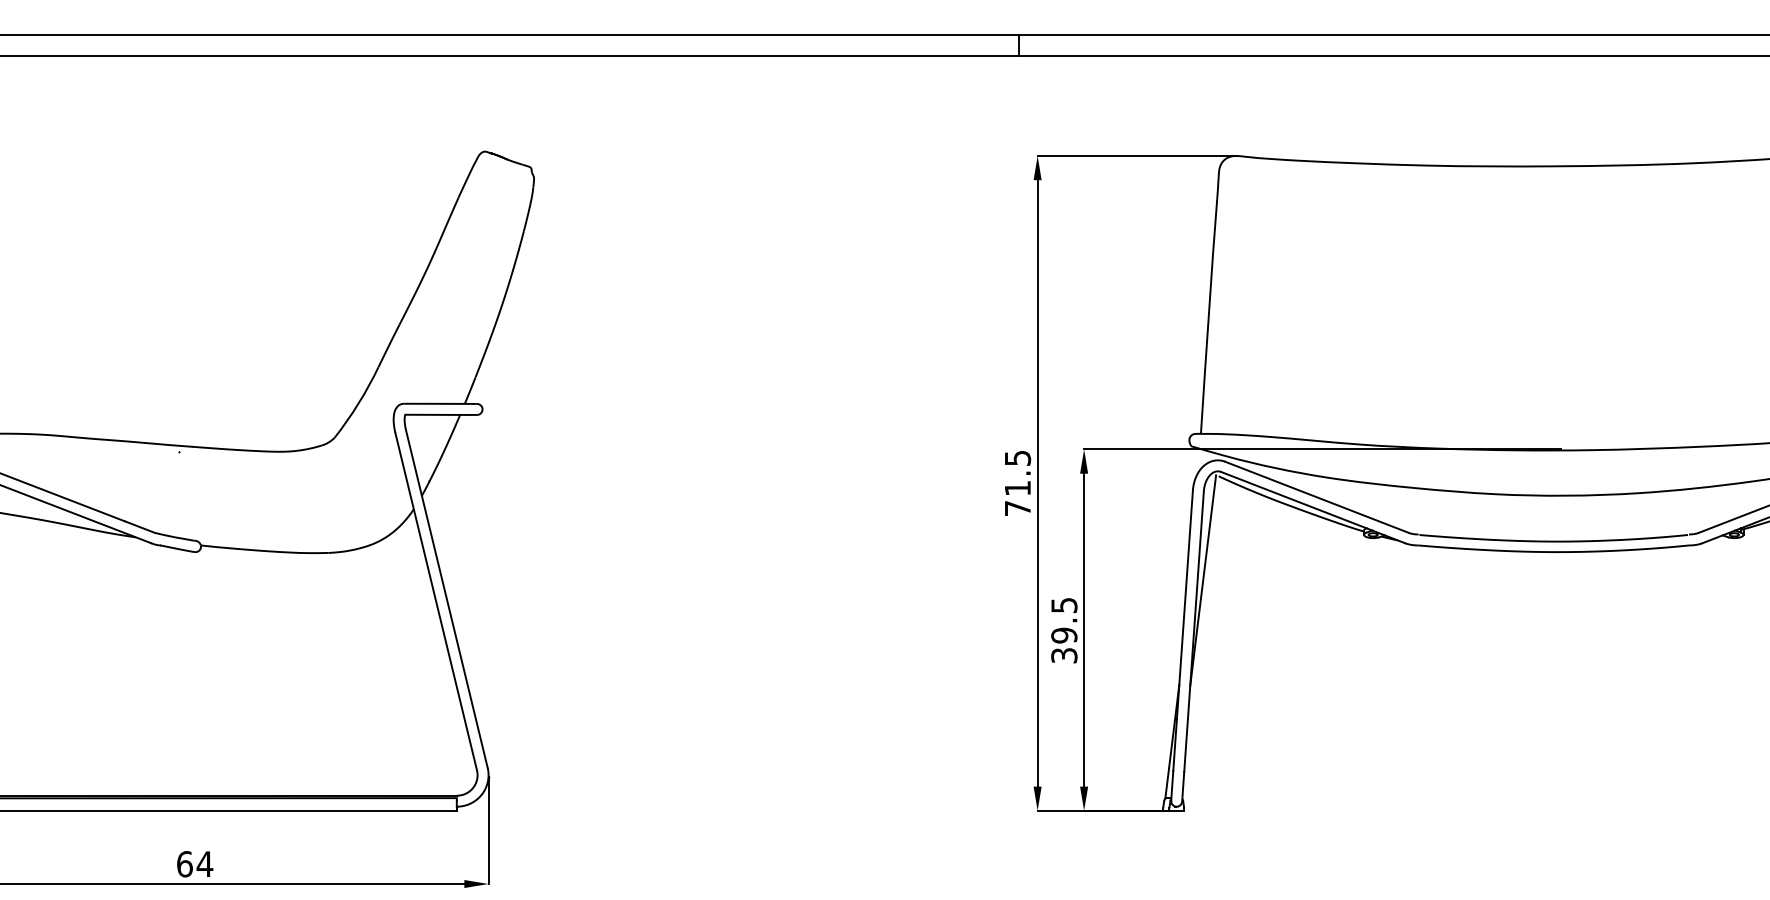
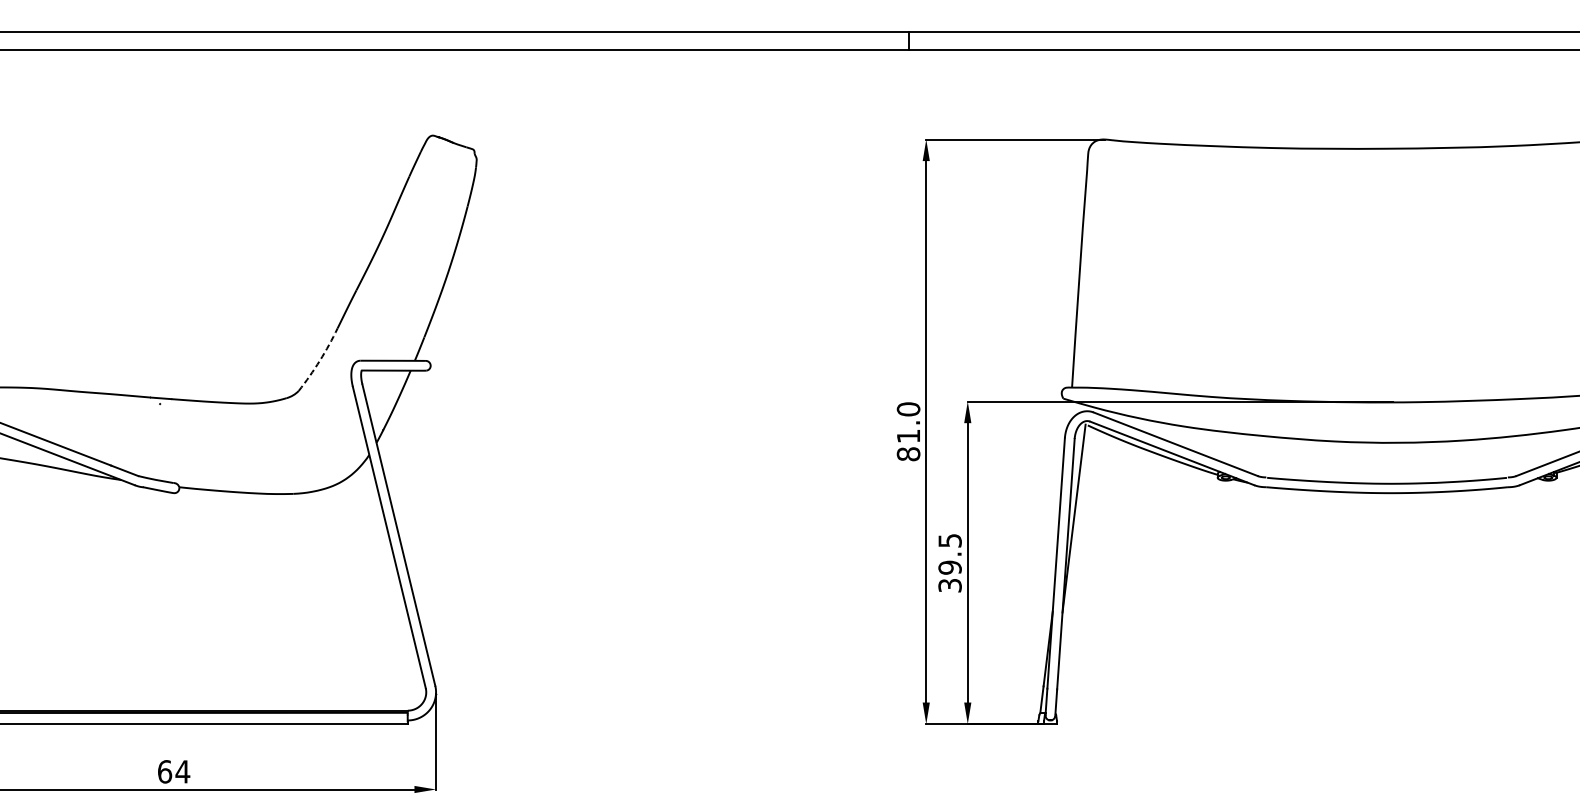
arc: (358, 403) -> (319, 360), solid -> dashed
text: (1017, 483) -> (908, 431), 71.5 -> 81.0

